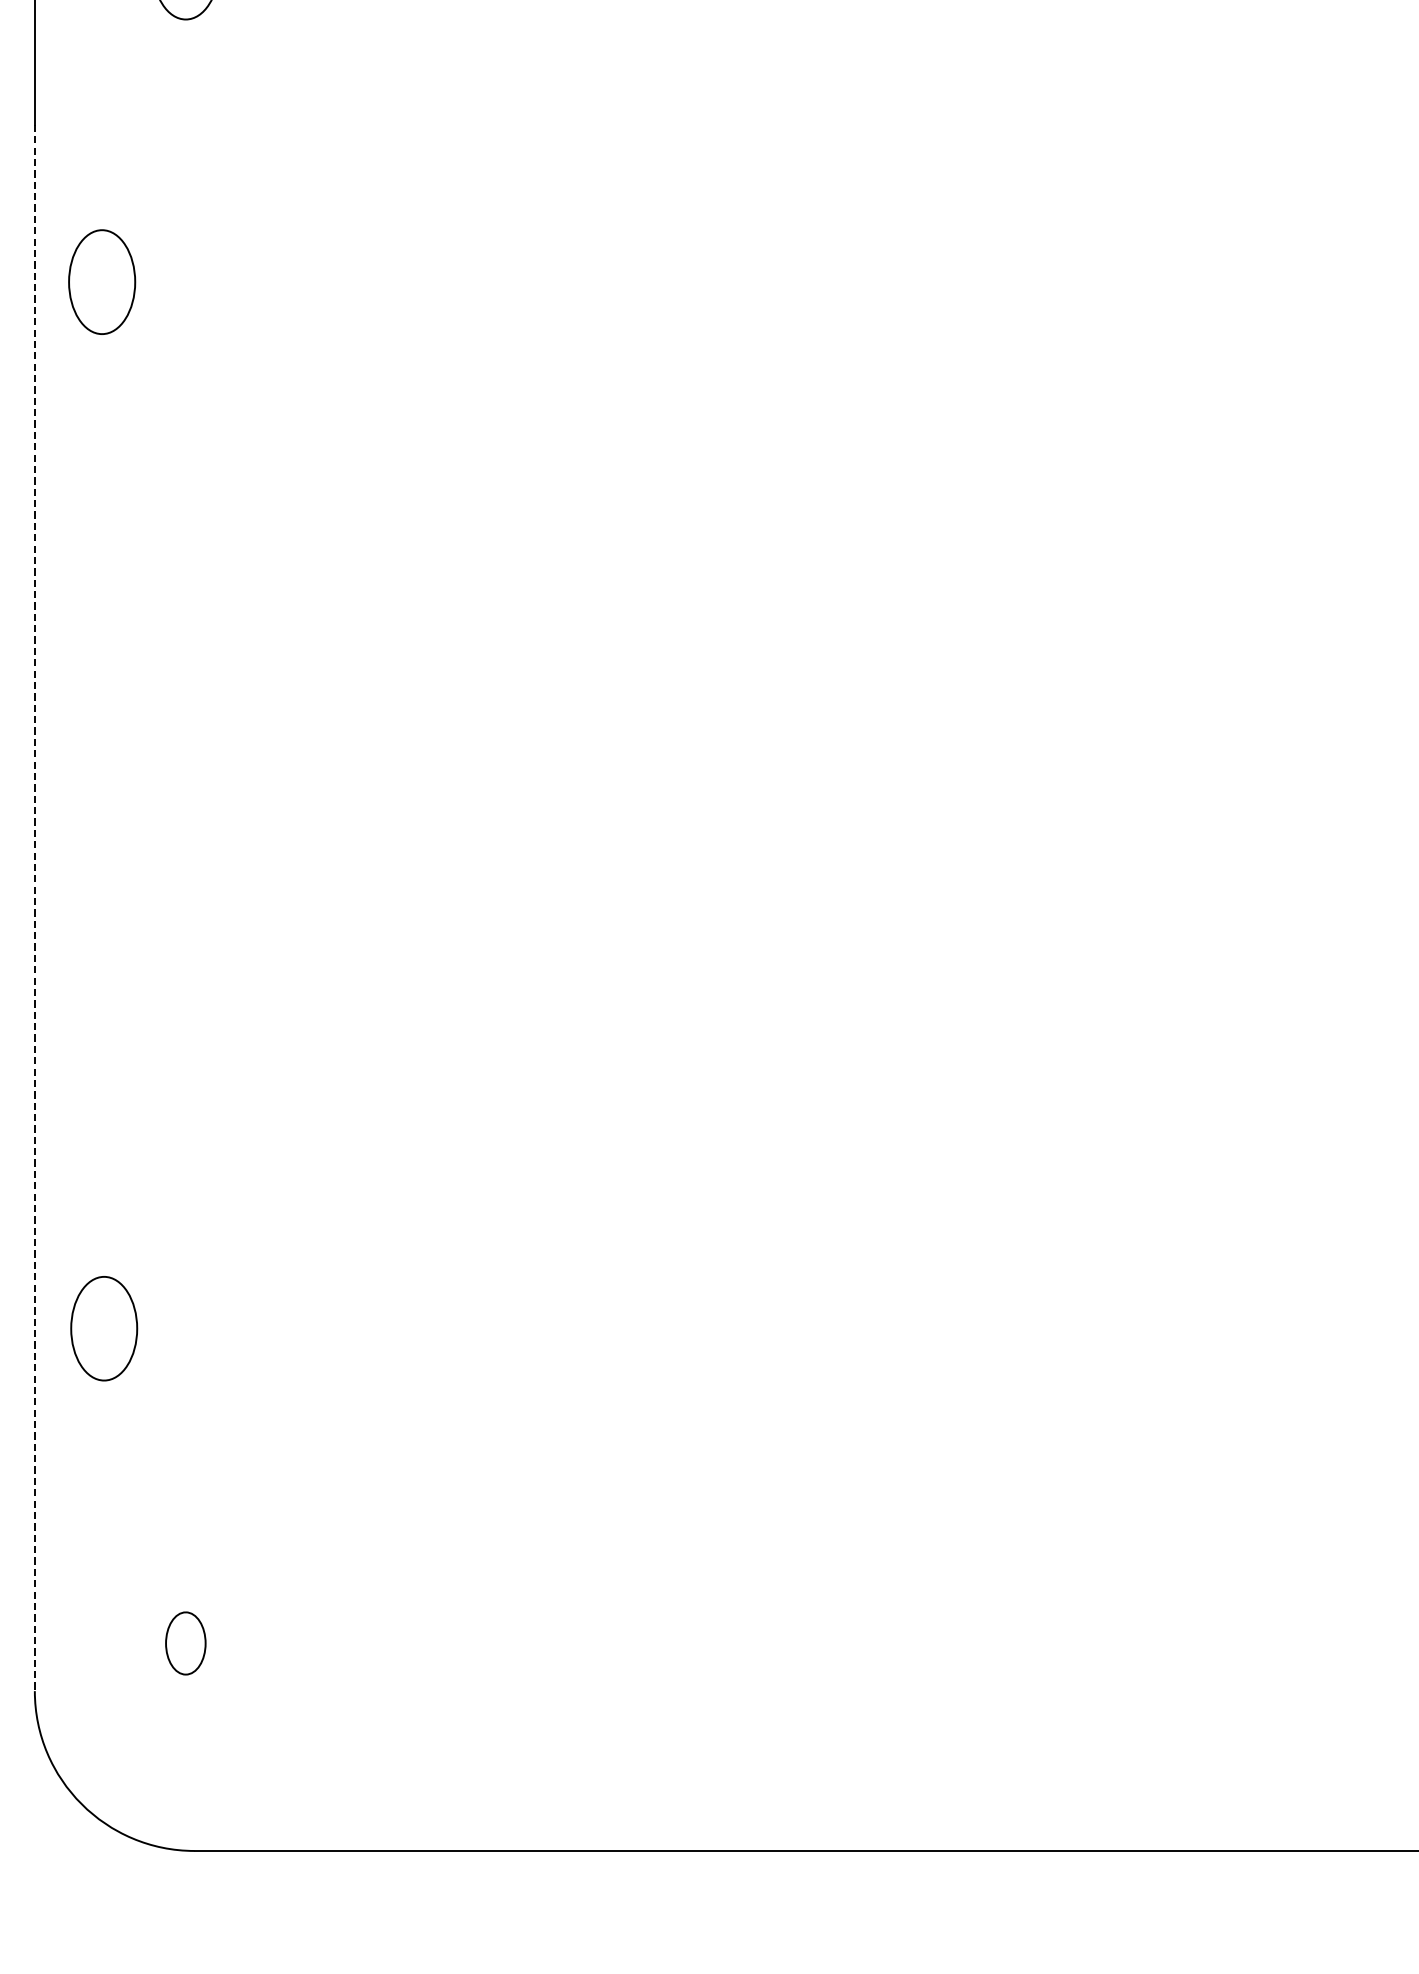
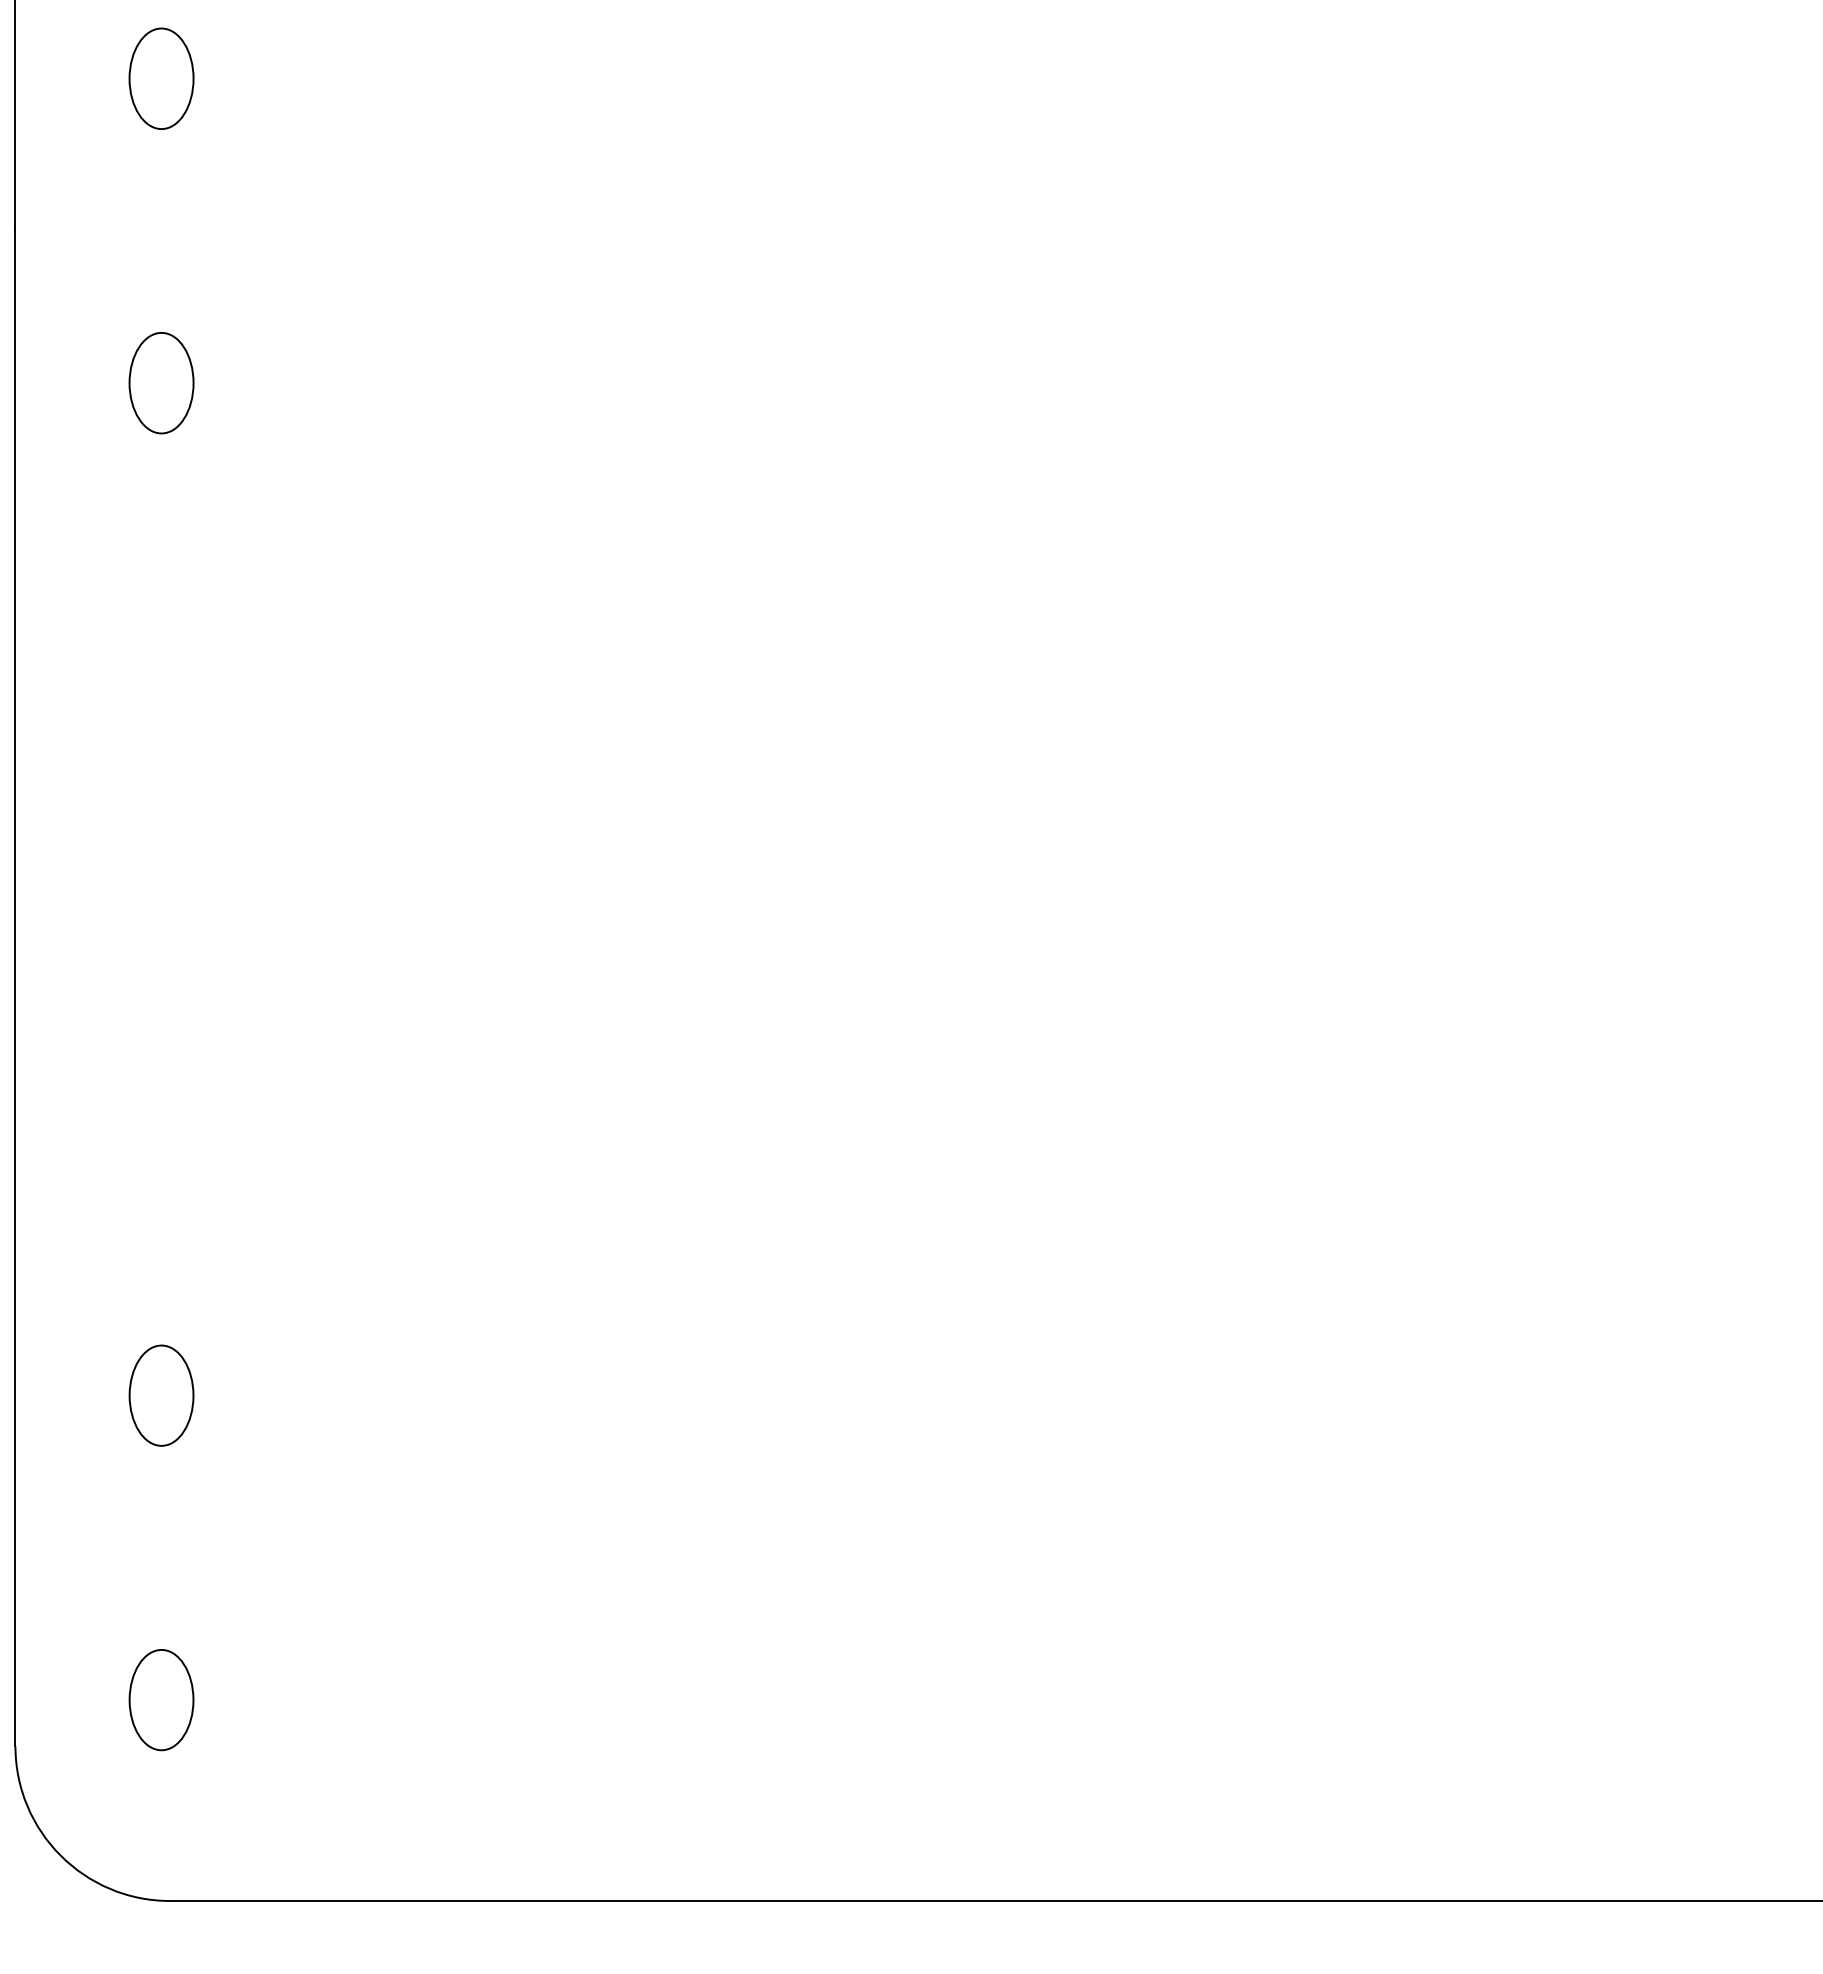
part: (102, 282) -> (161, 383), moved
line: (34, 907) -> (15, 988), dashed -> solid
part: (104, 1328) -> (161, 1395), moved
part: (185, 1643) -> (161, 1700), size x1.67

